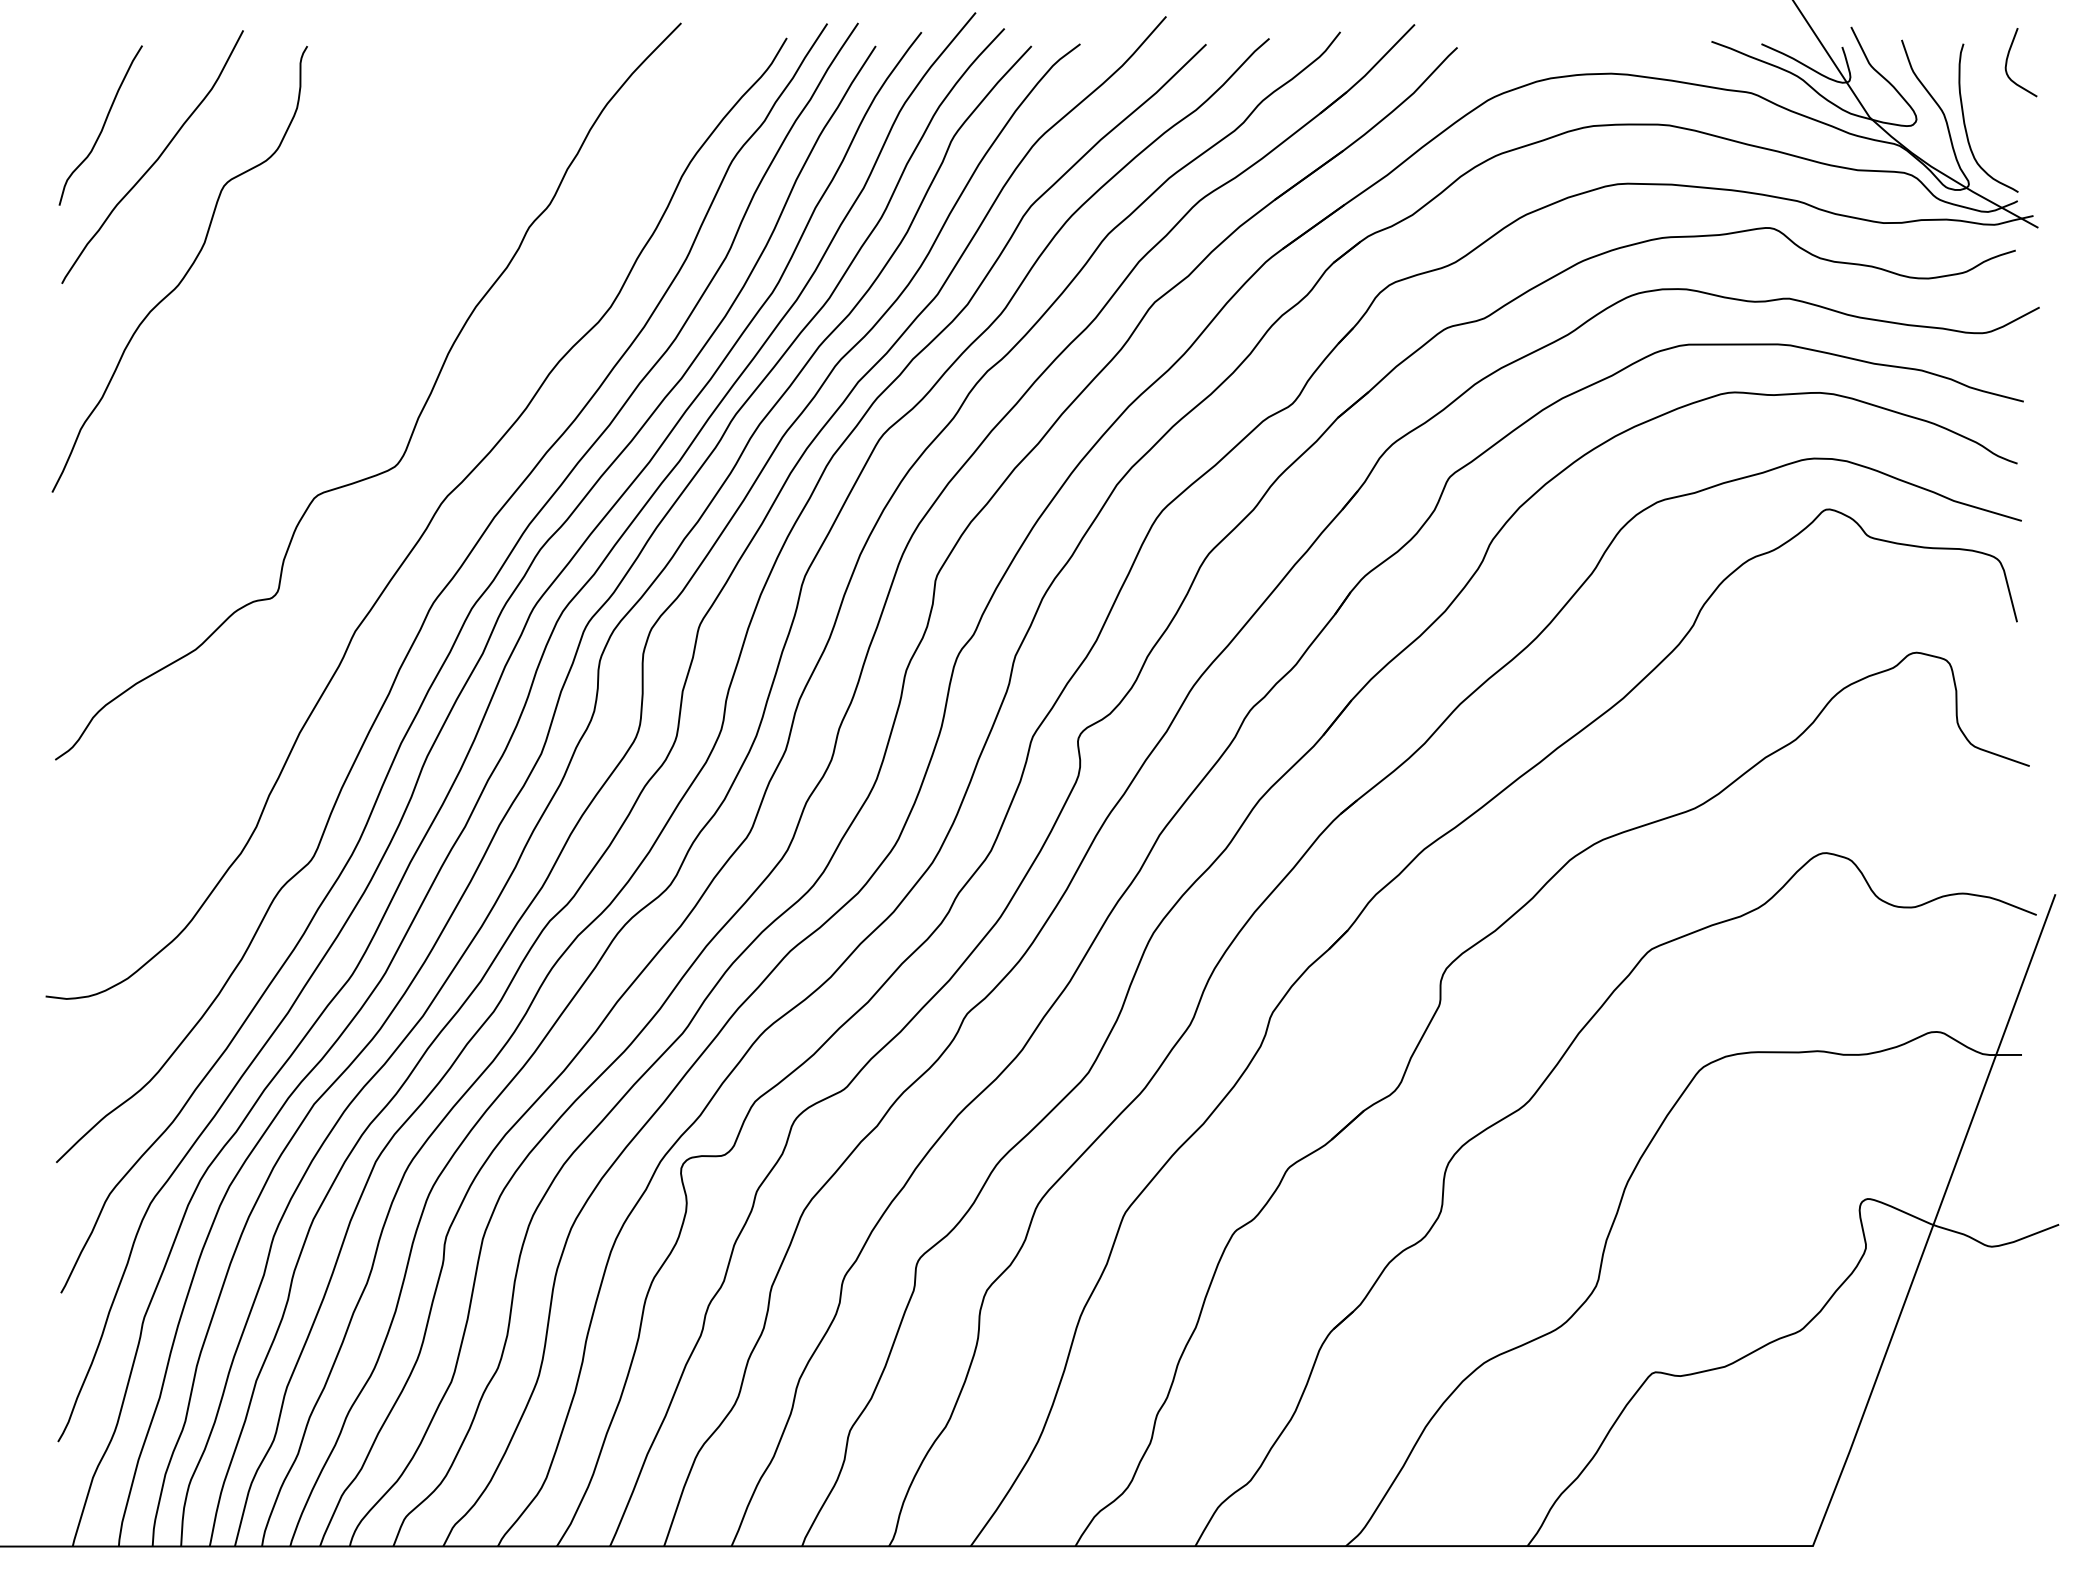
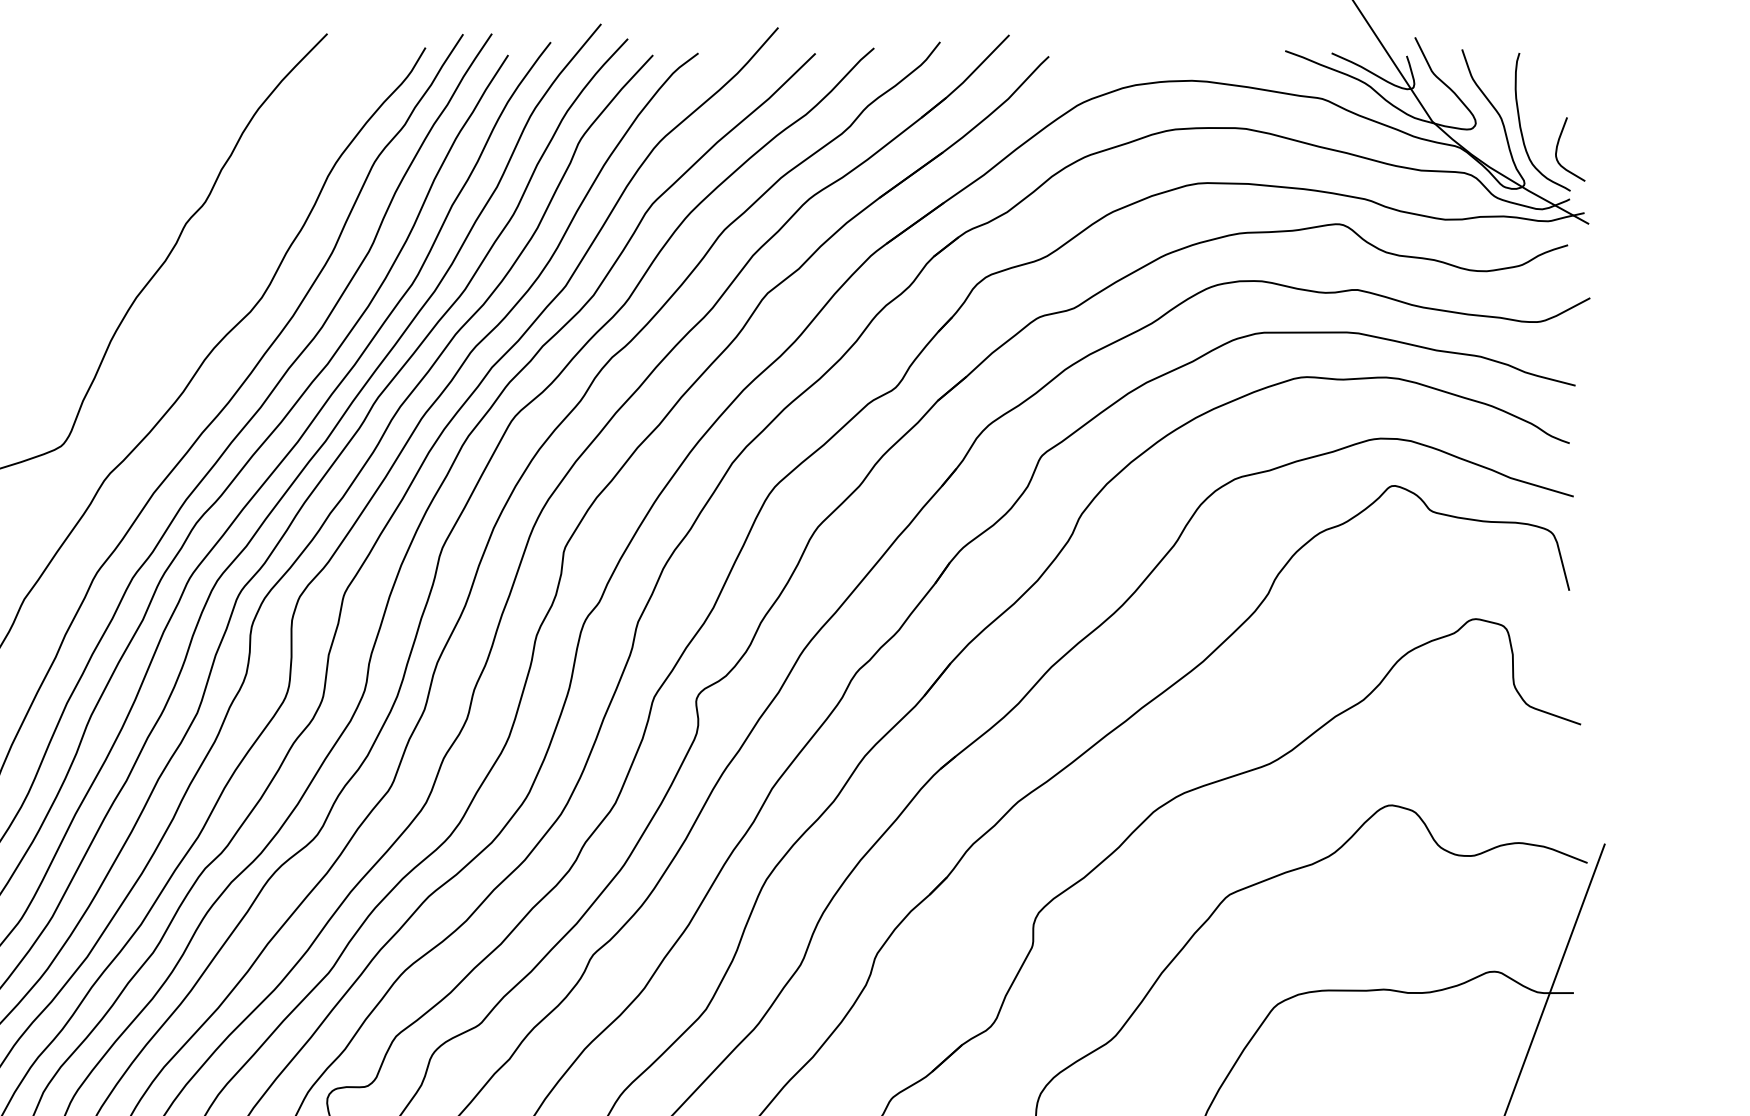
curve: (2008, 58) -> (1558, 145), moved

